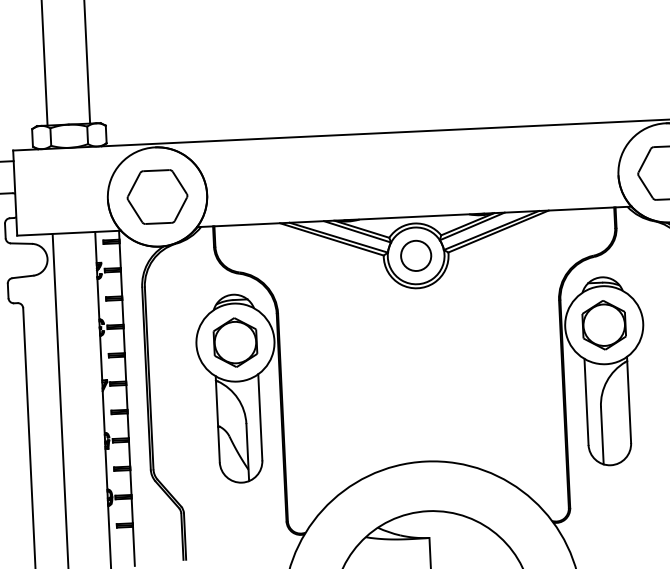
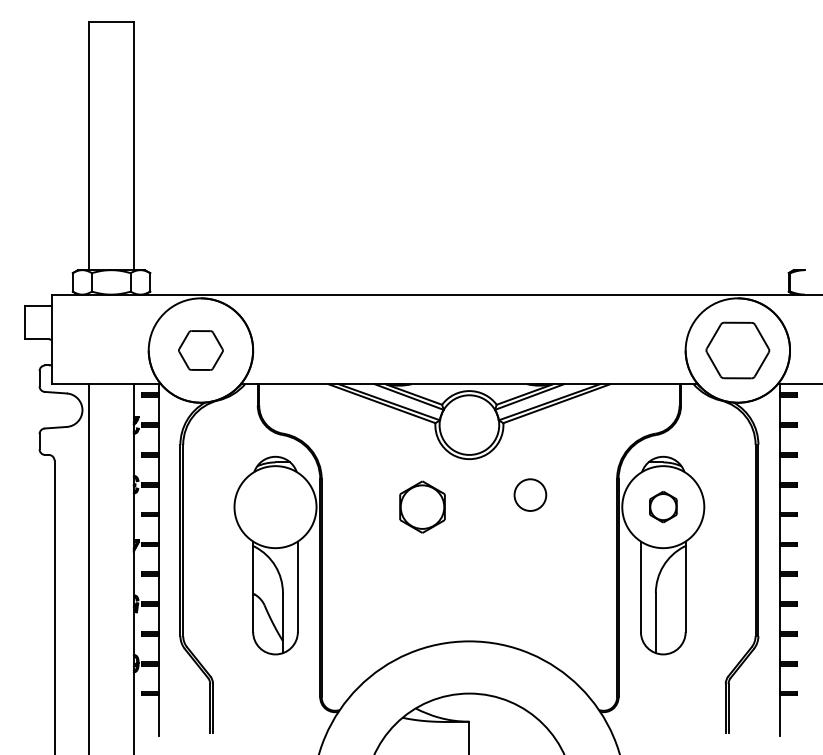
part: (157, 197) -> (200, 350), size x0.7
circle: (416, 255) -> (530, 494), moved
part: (604, 324) -> (663, 506), size x0.6
part: (235, 341) -> (422, 506), moved

